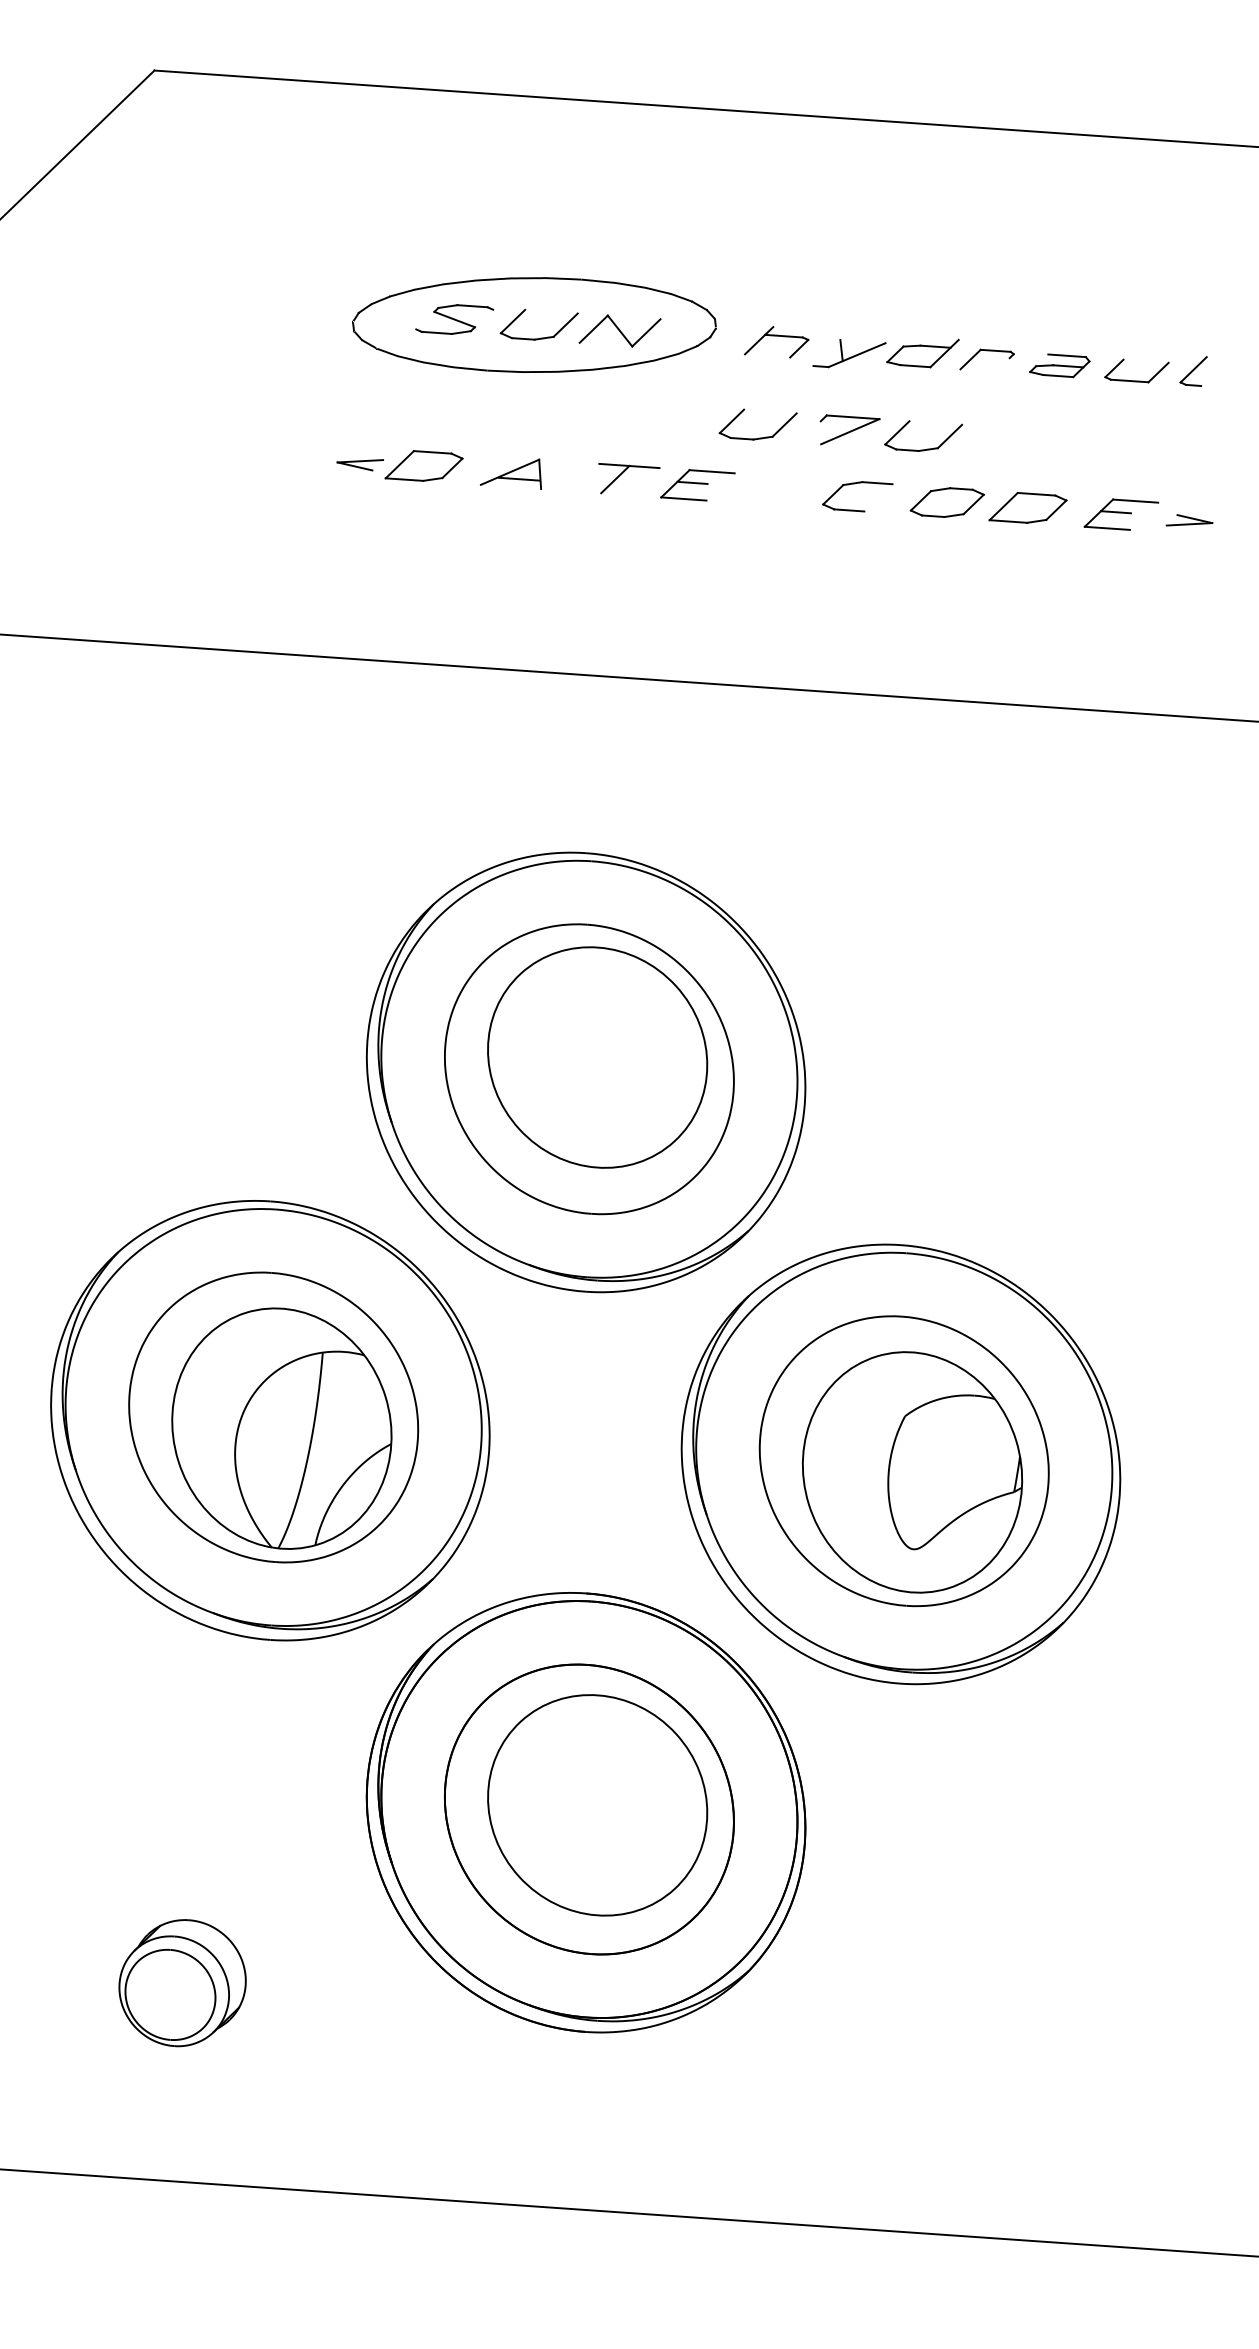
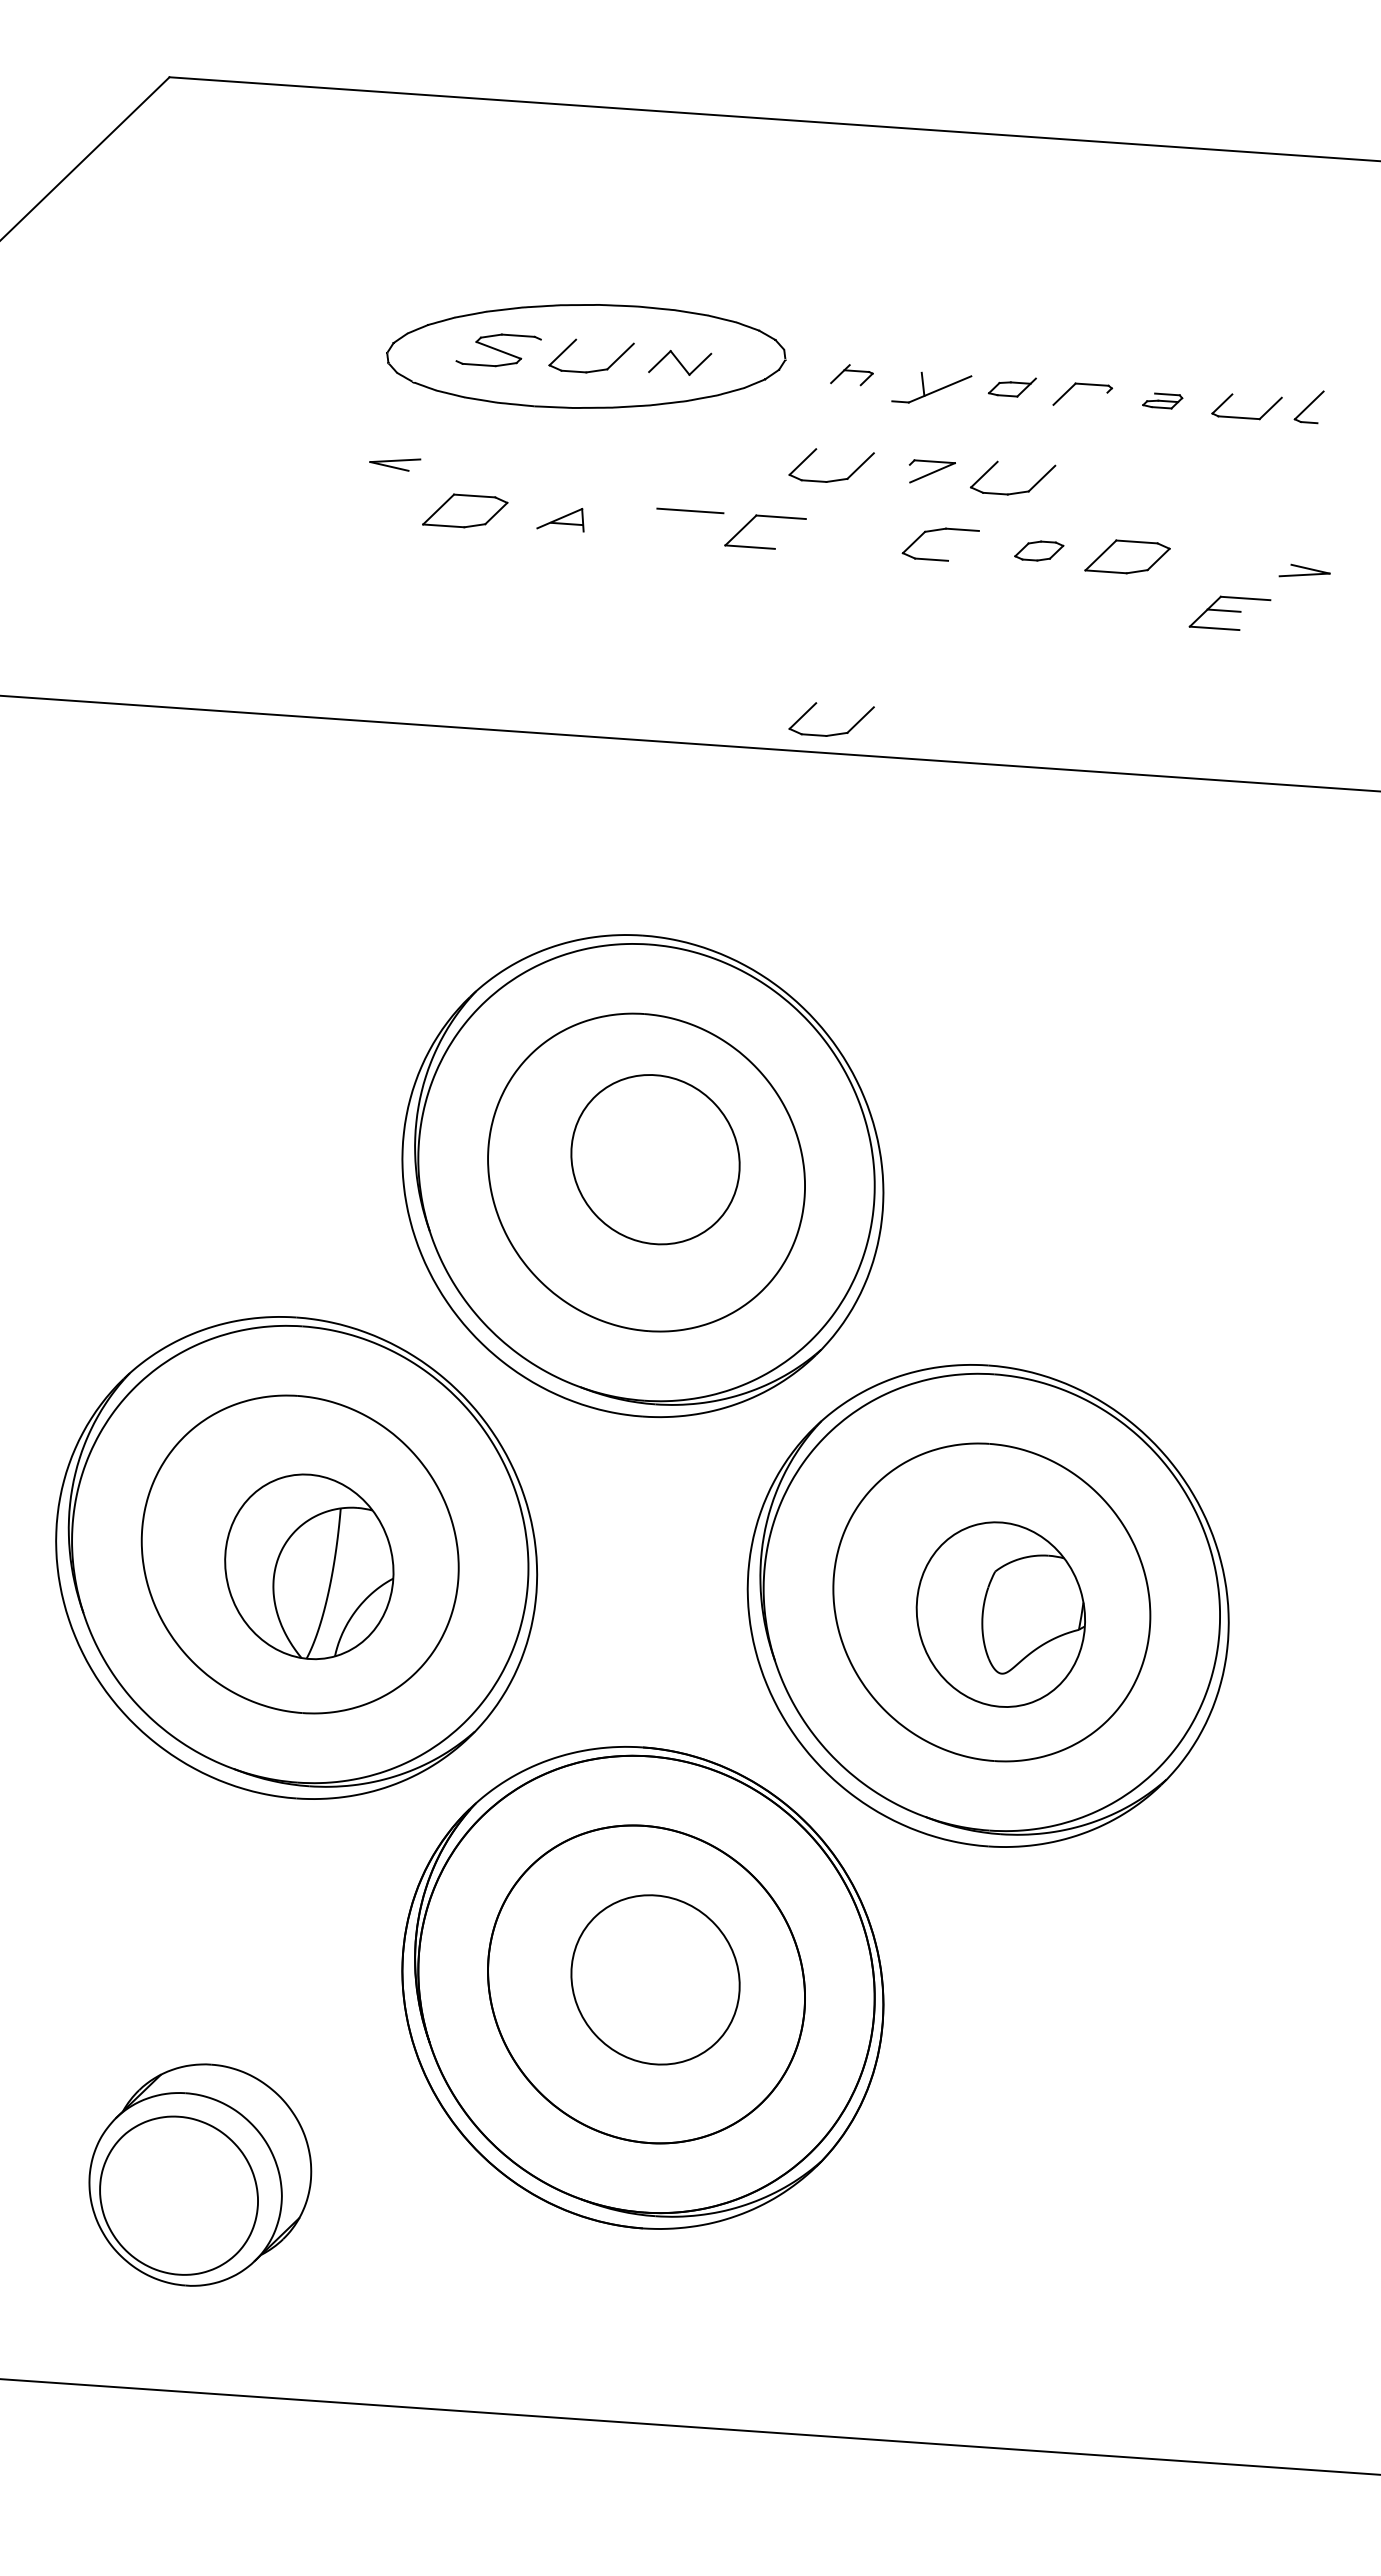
part: (619, 330) -> (679, 362), size x0.7
part: (776, 341) -> (851, 374), size x0.6
part: (923, 353) -> (1012, 387), size x0.6
part: (1059, 365) -> (1162, 400), size x0.6
part: (850, 430) -> (932, 471), size x0.7
part: (360, 464) -> (395, 464), moved
part: (510, 474) -> (560, 520), size x0.7
line: (614, 479) -> (674, 525), removed
line: (692, 482) -> (759, 529), removed
part: (947, 502) -> (1039, 550), size x0.6
part: (1120, 513) -> (1229, 612), moved
part: (760, 668) -> (834, 733), added
part: (597, 1057) -> (655, 1159), size x0.7
part: (282, 1428) -> (309, 1566), size x0.7
part: (912, 1472) -> (1000, 1614), size x0.7
part: (597, 1805) -> (655, 1979), size x0.7
part: (182, 1982) -> (200, 2174), size x1.6

